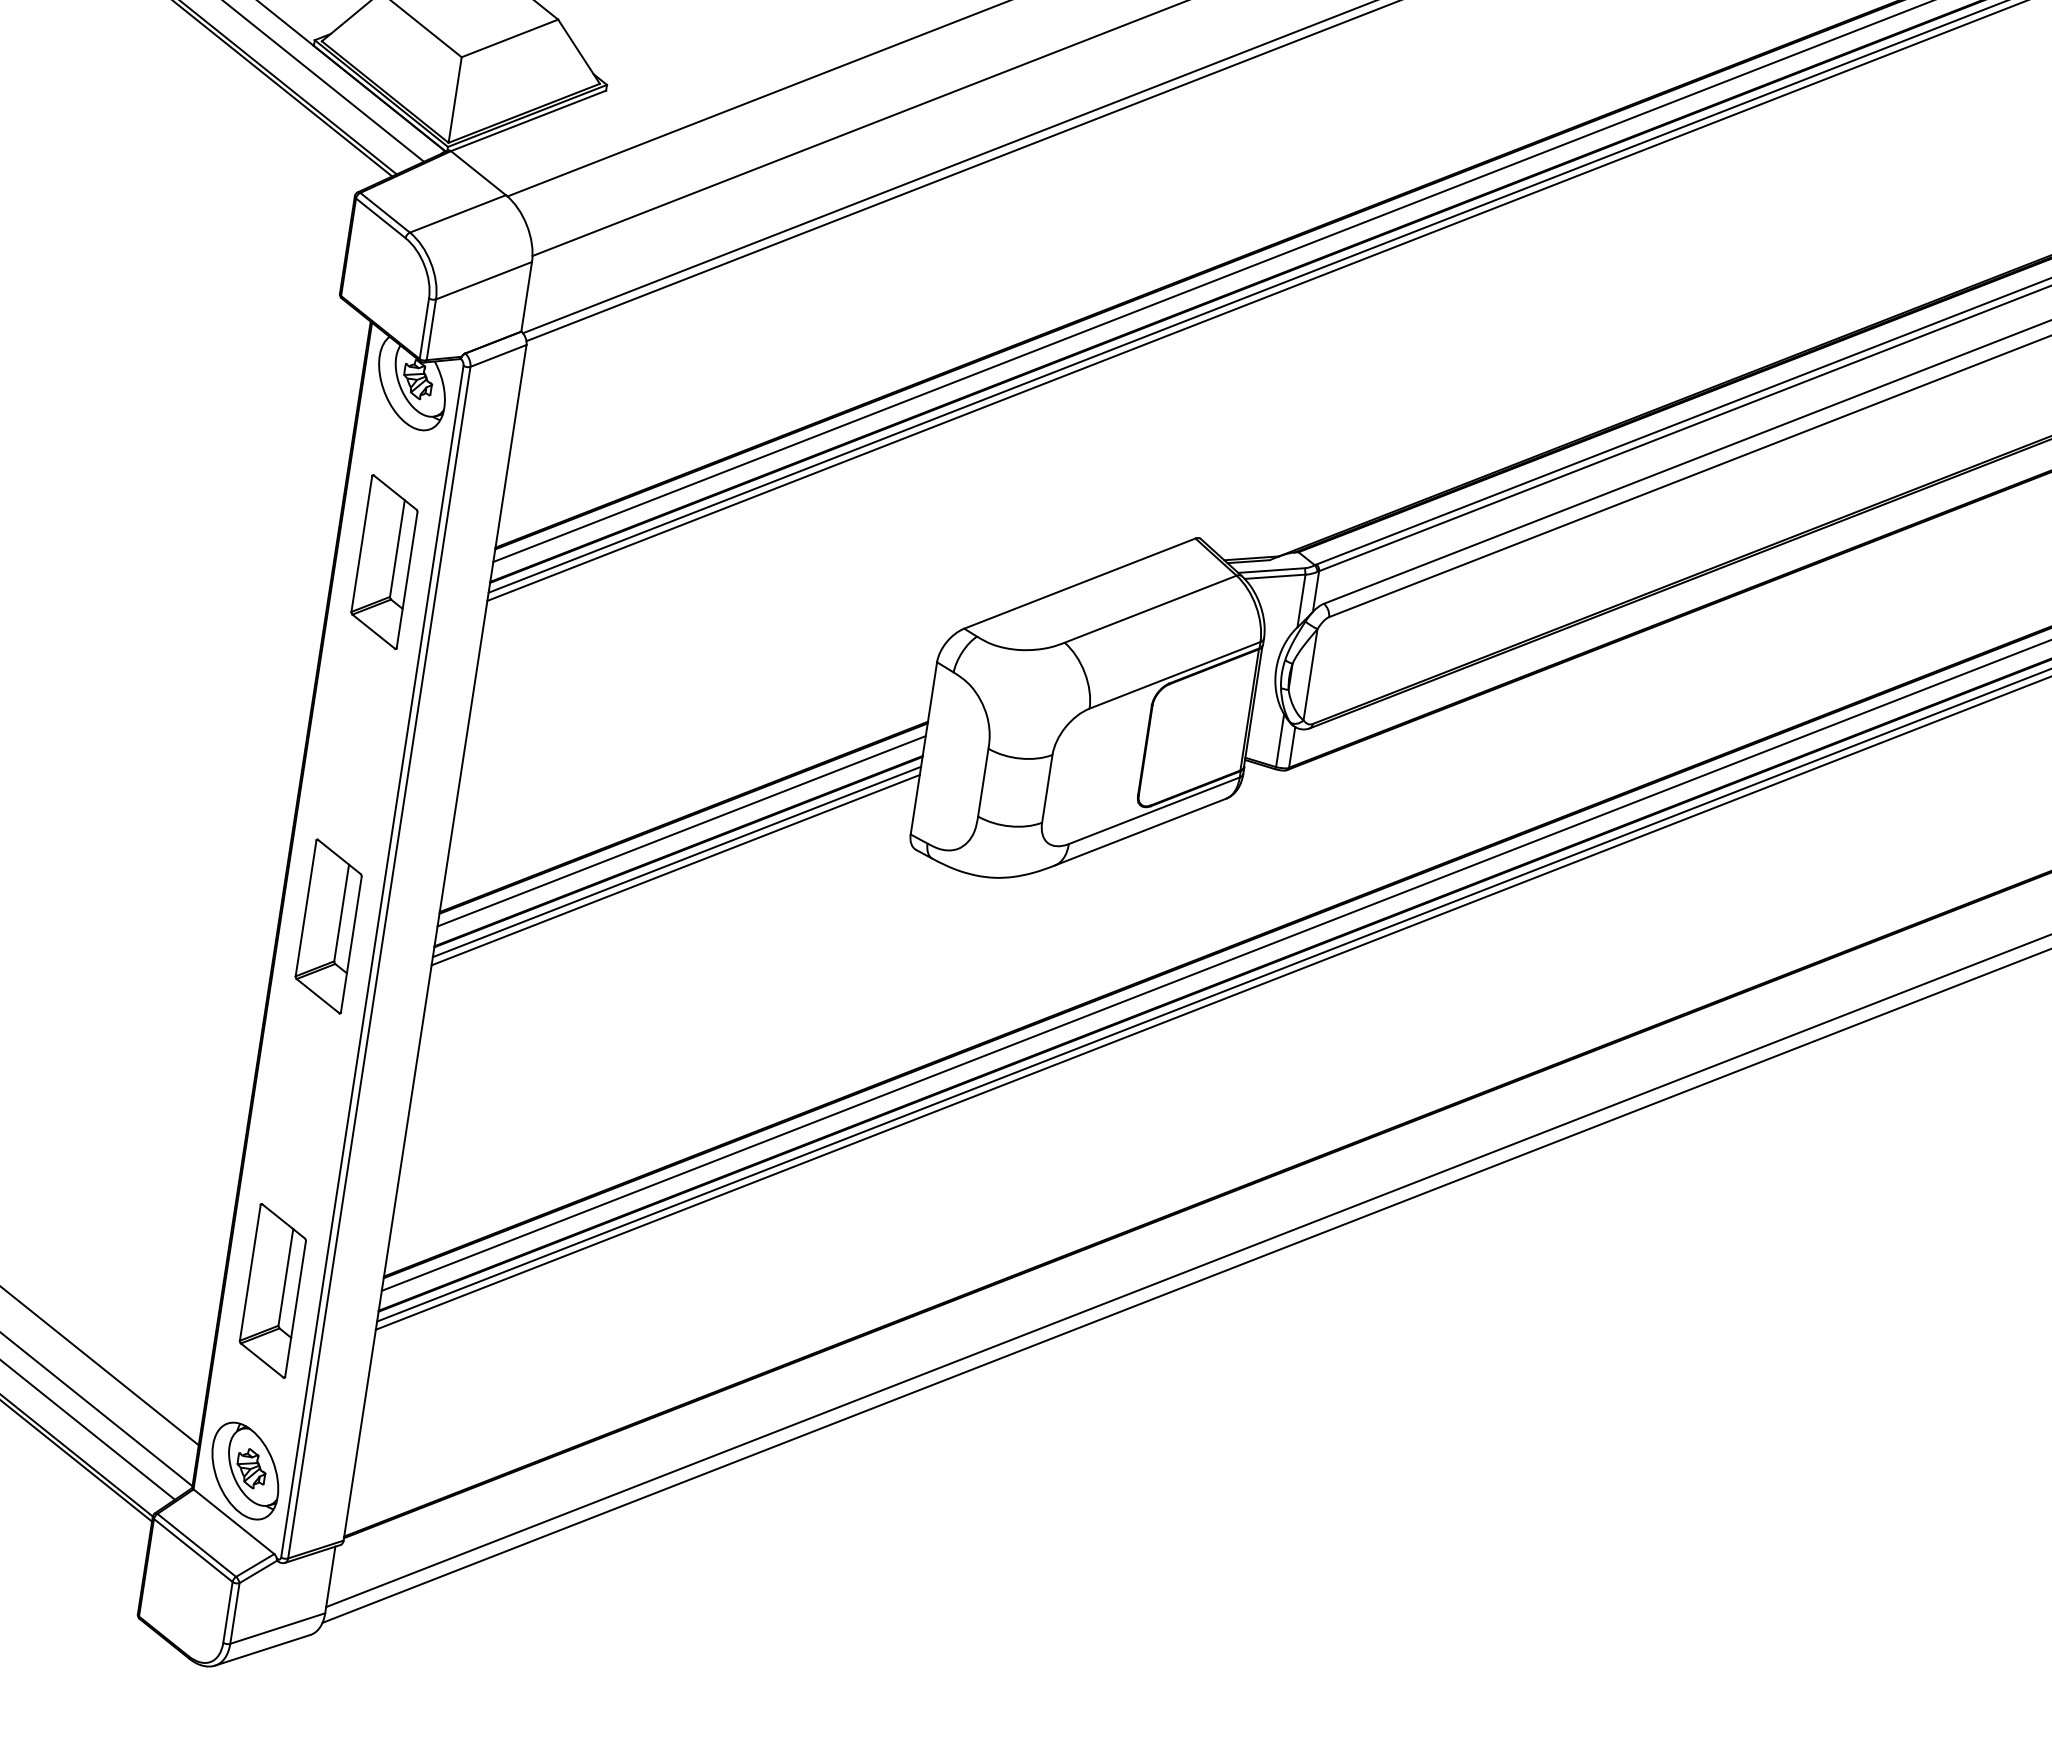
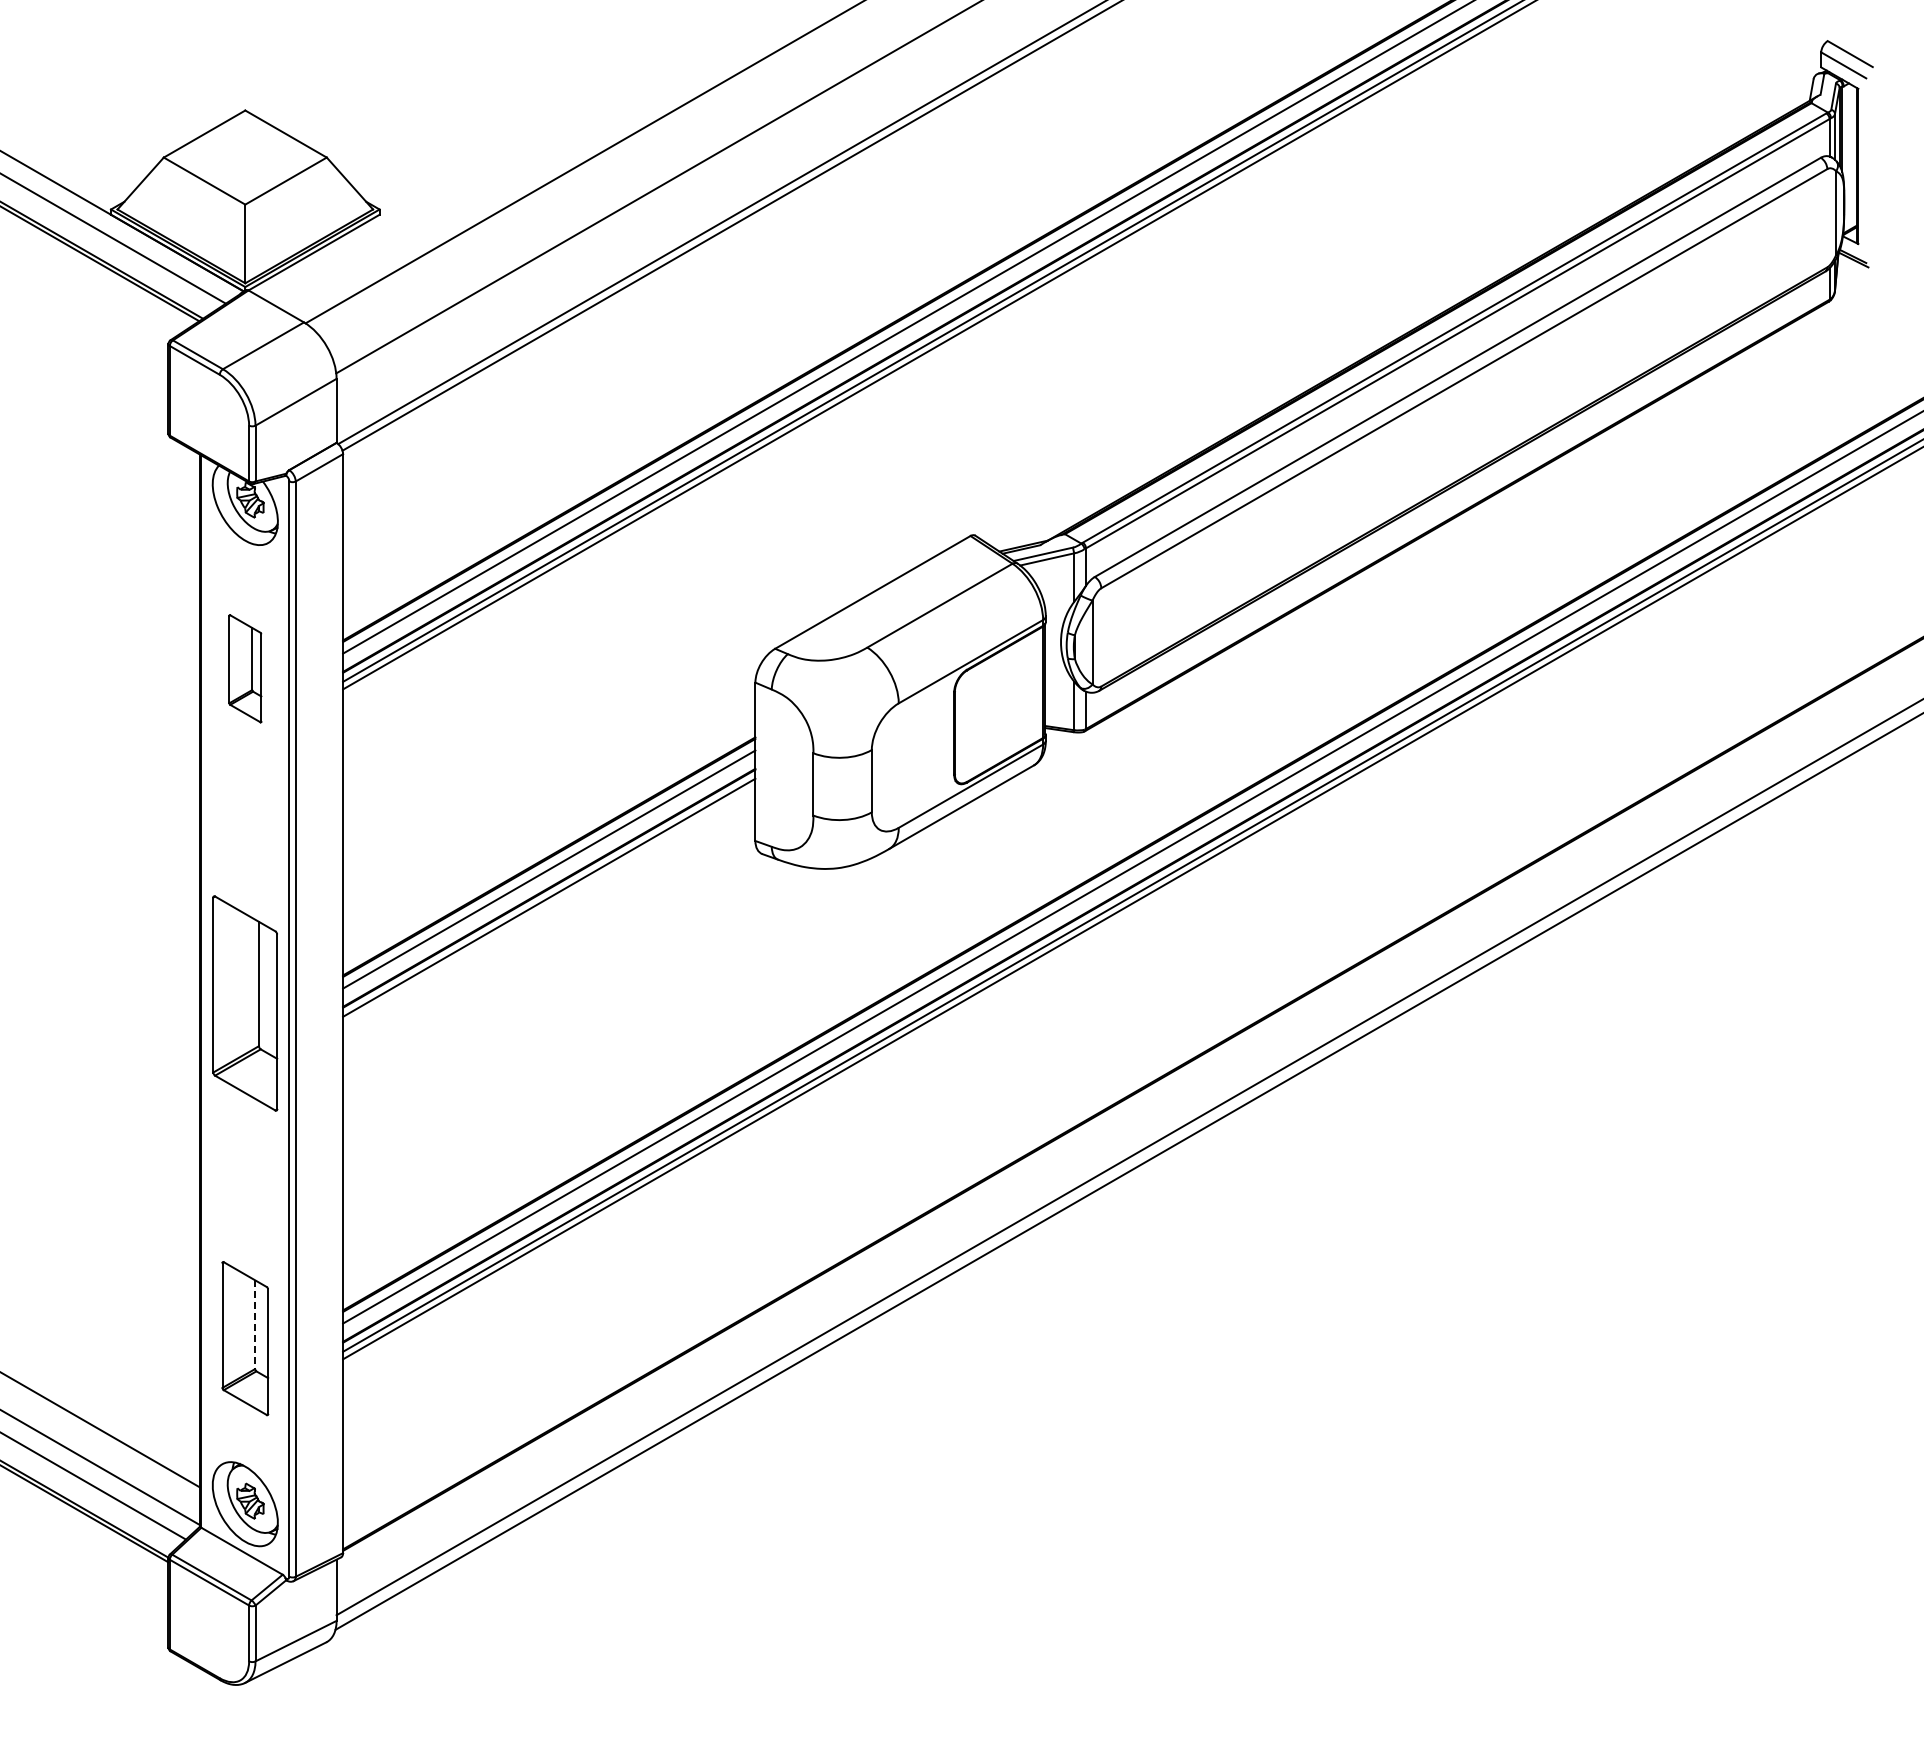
part: (384, 561) -> (245, 668), size x0.7
line: (675, 870) -> (549, 905), removed
part: (328, 926) -> (245, 1003), size x1.4
line: (286, 1278) -> (255, 1325), solid -> dashed

